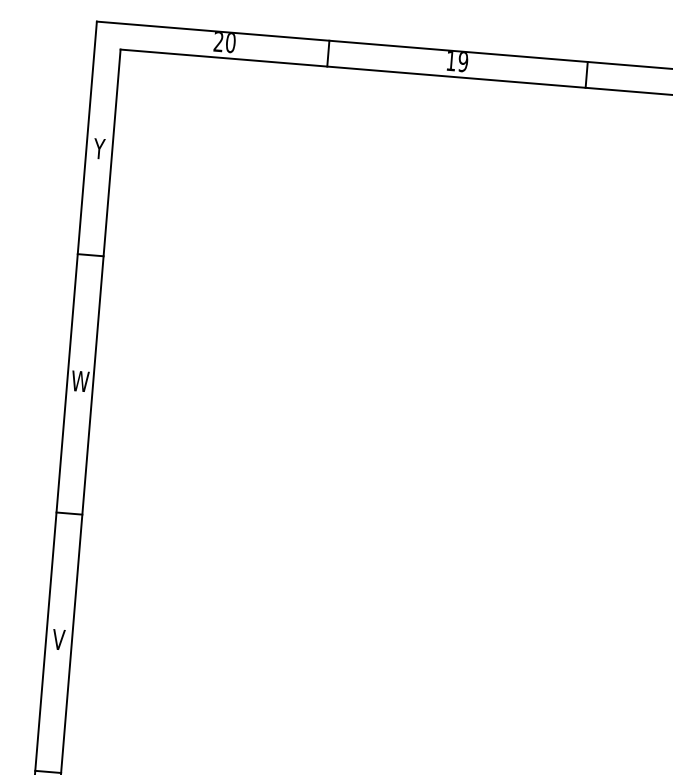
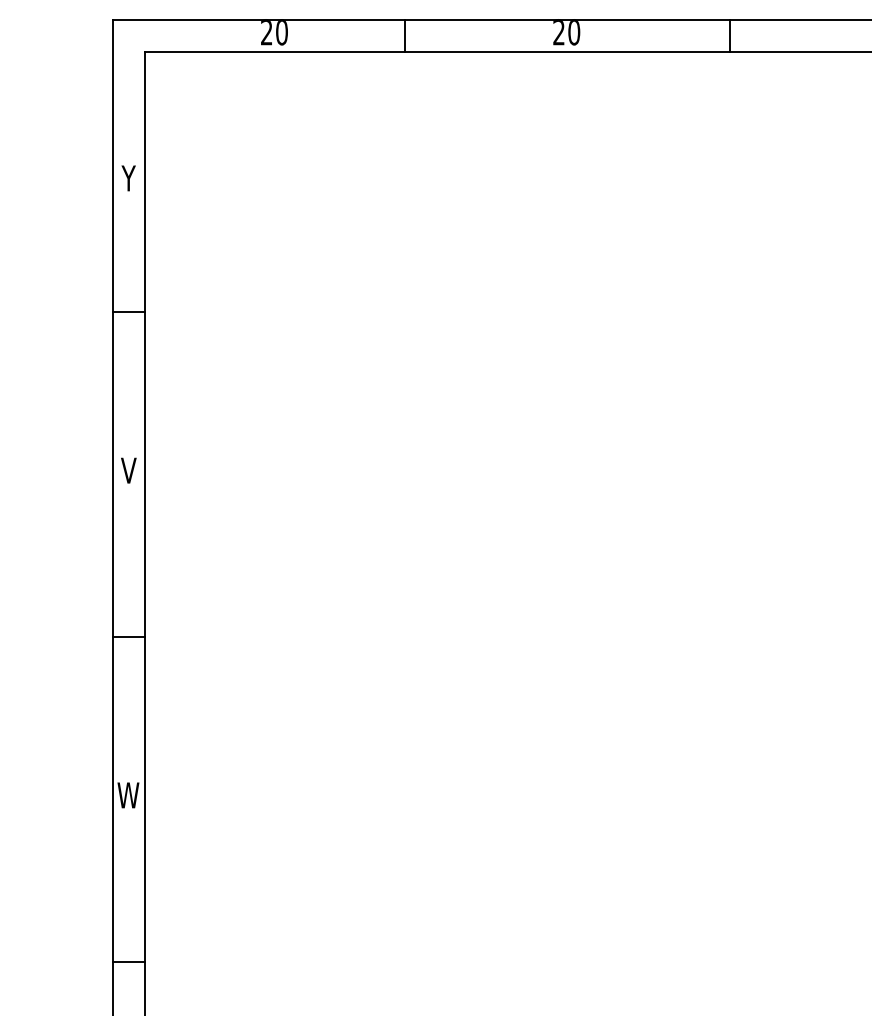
text: (457, 62) -> (566, 33), 19 -> 20
text: (80, 381) -> (128, 470), W -> V
text: (58, 639) -> (128, 795), V -> W

